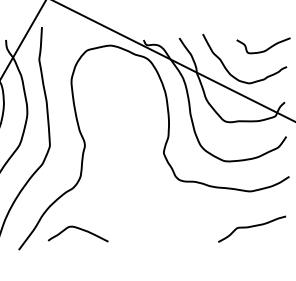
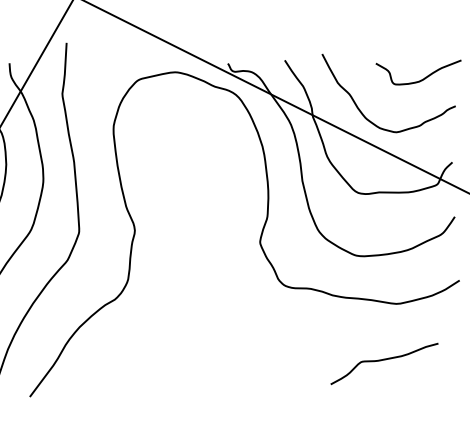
curve: (252, 227) -> (385, 361), moved
curve: (78, 229) -> (124, 364), removed

